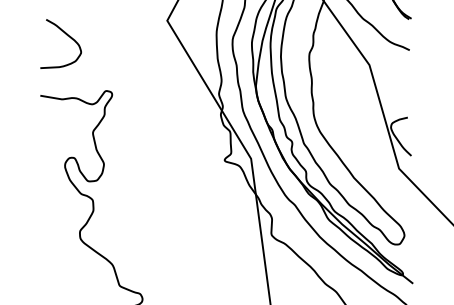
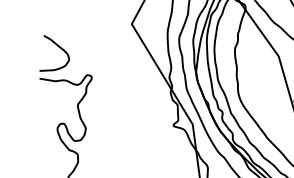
curve: (67, 36) -> (59, 47), moved

